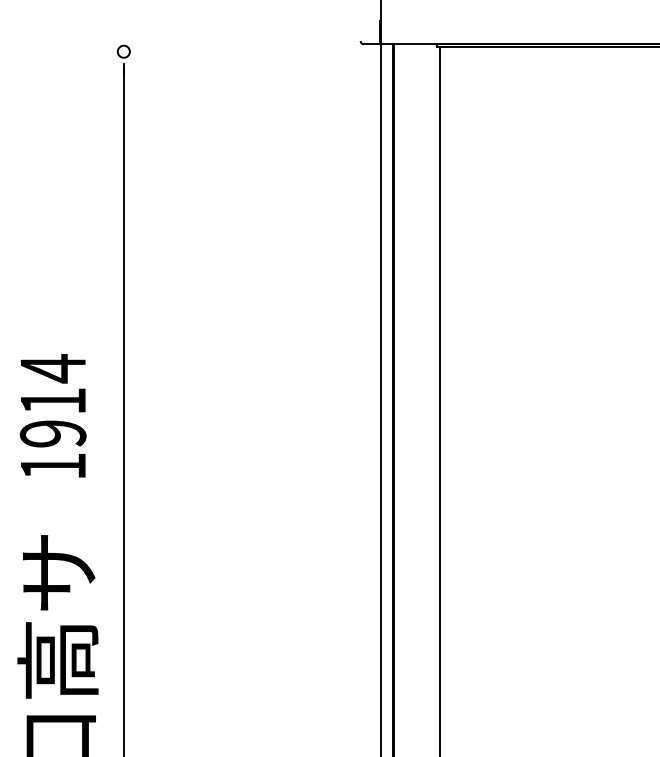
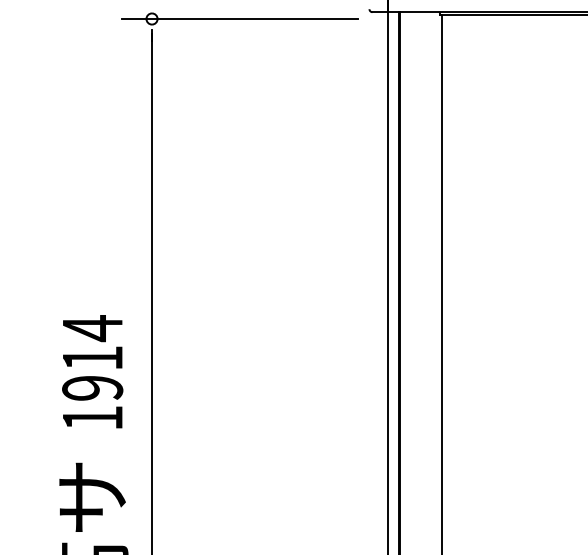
line: (219, 51) -> (239, 18), added
text: (52, 415) -> (92, 371), moved

